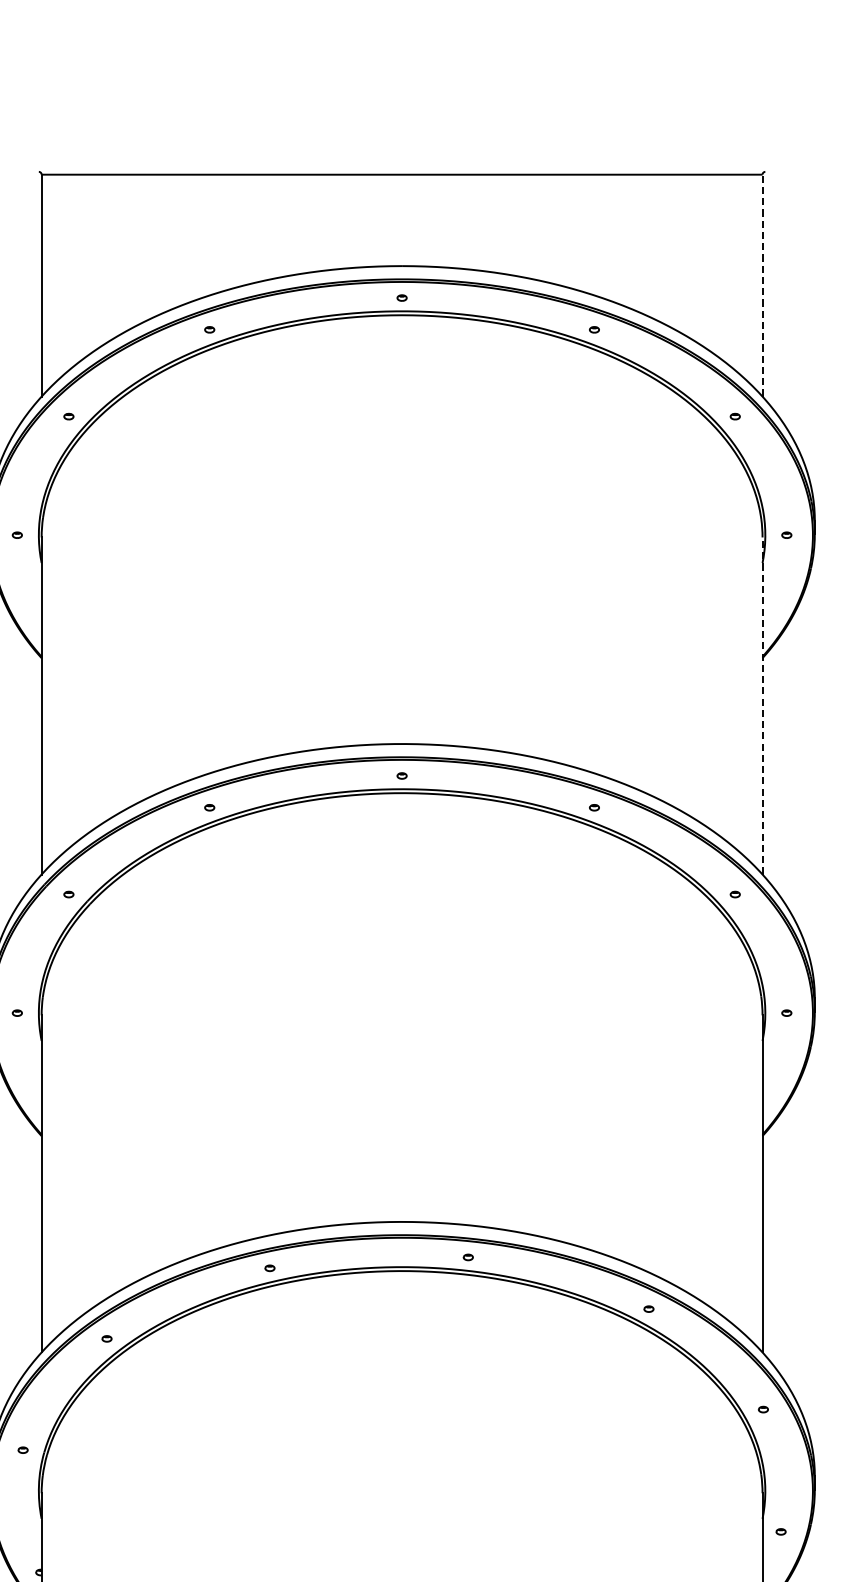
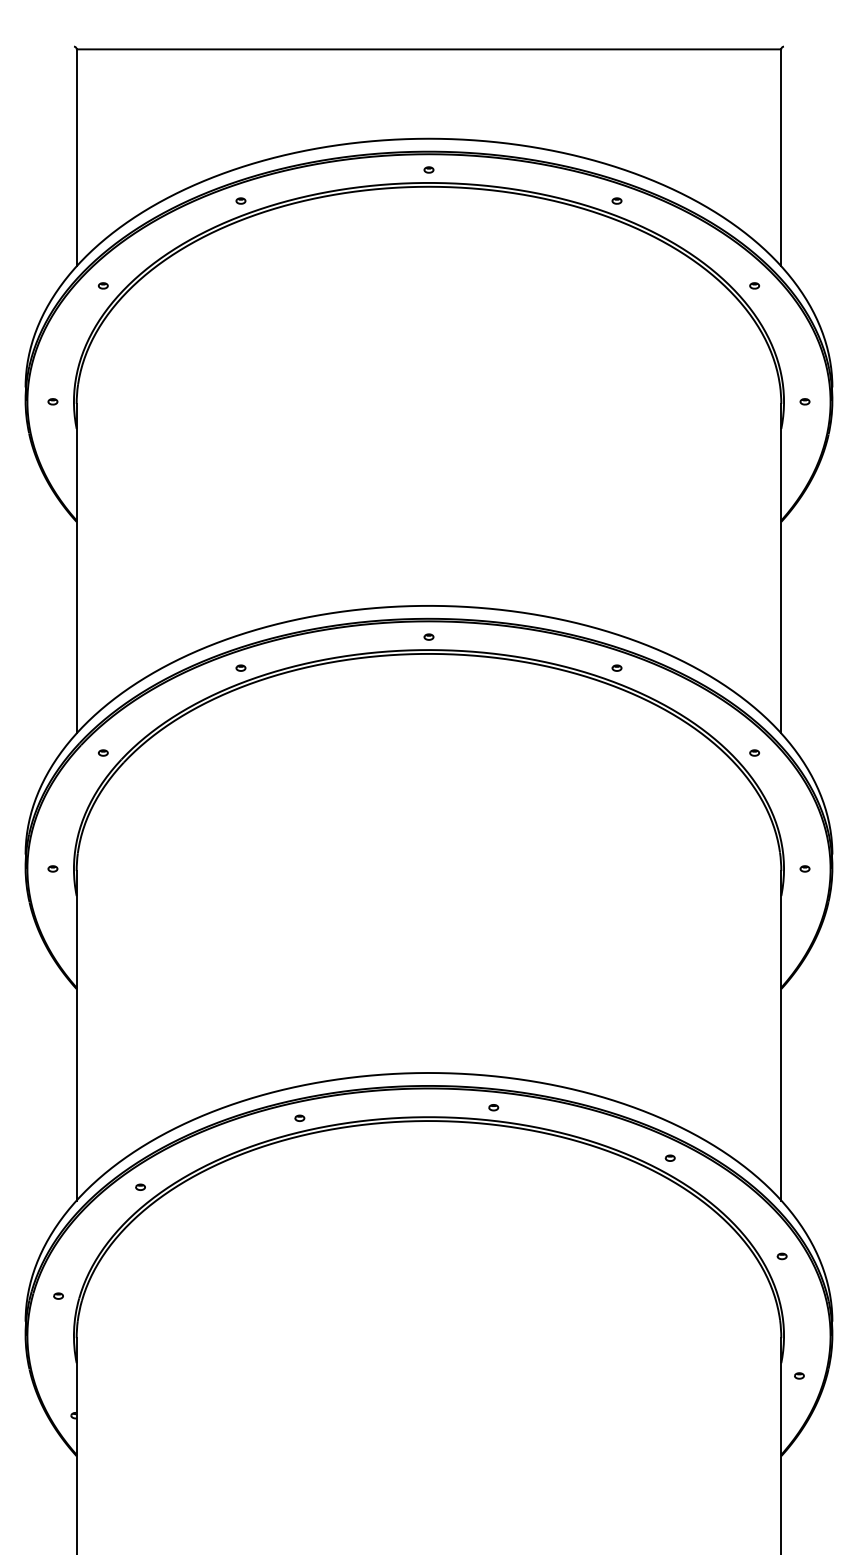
line: (762, 285) -> (781, 157), dashed -> solid
line: (762, 705) -> (781, 568), dashed -> solid

